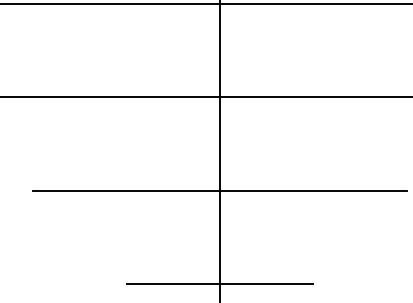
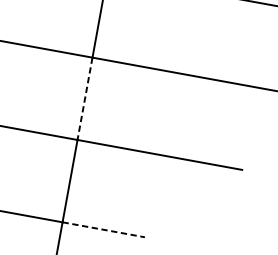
line: (219, 143) -> (84, 98), solid -> dashed
line: (266, 283) -> (103, 229), solid -> dashed

